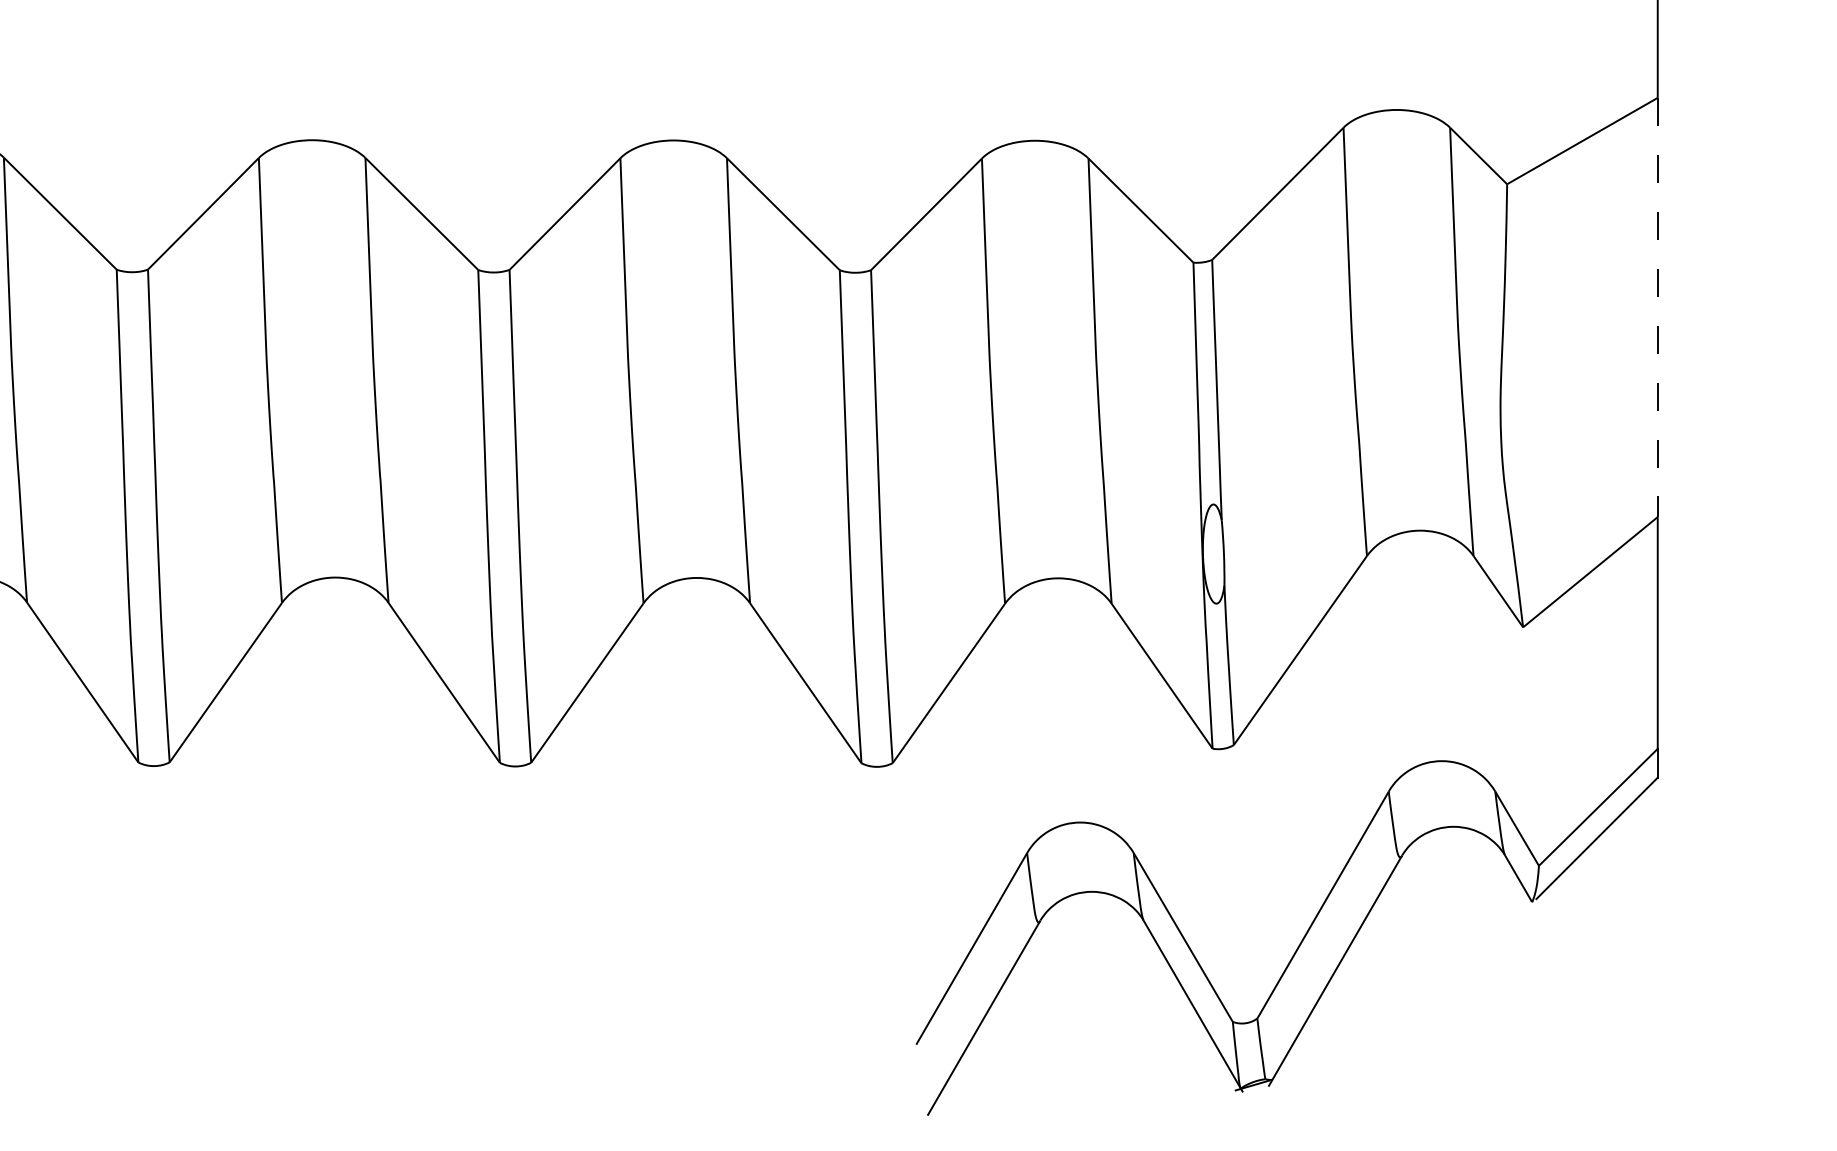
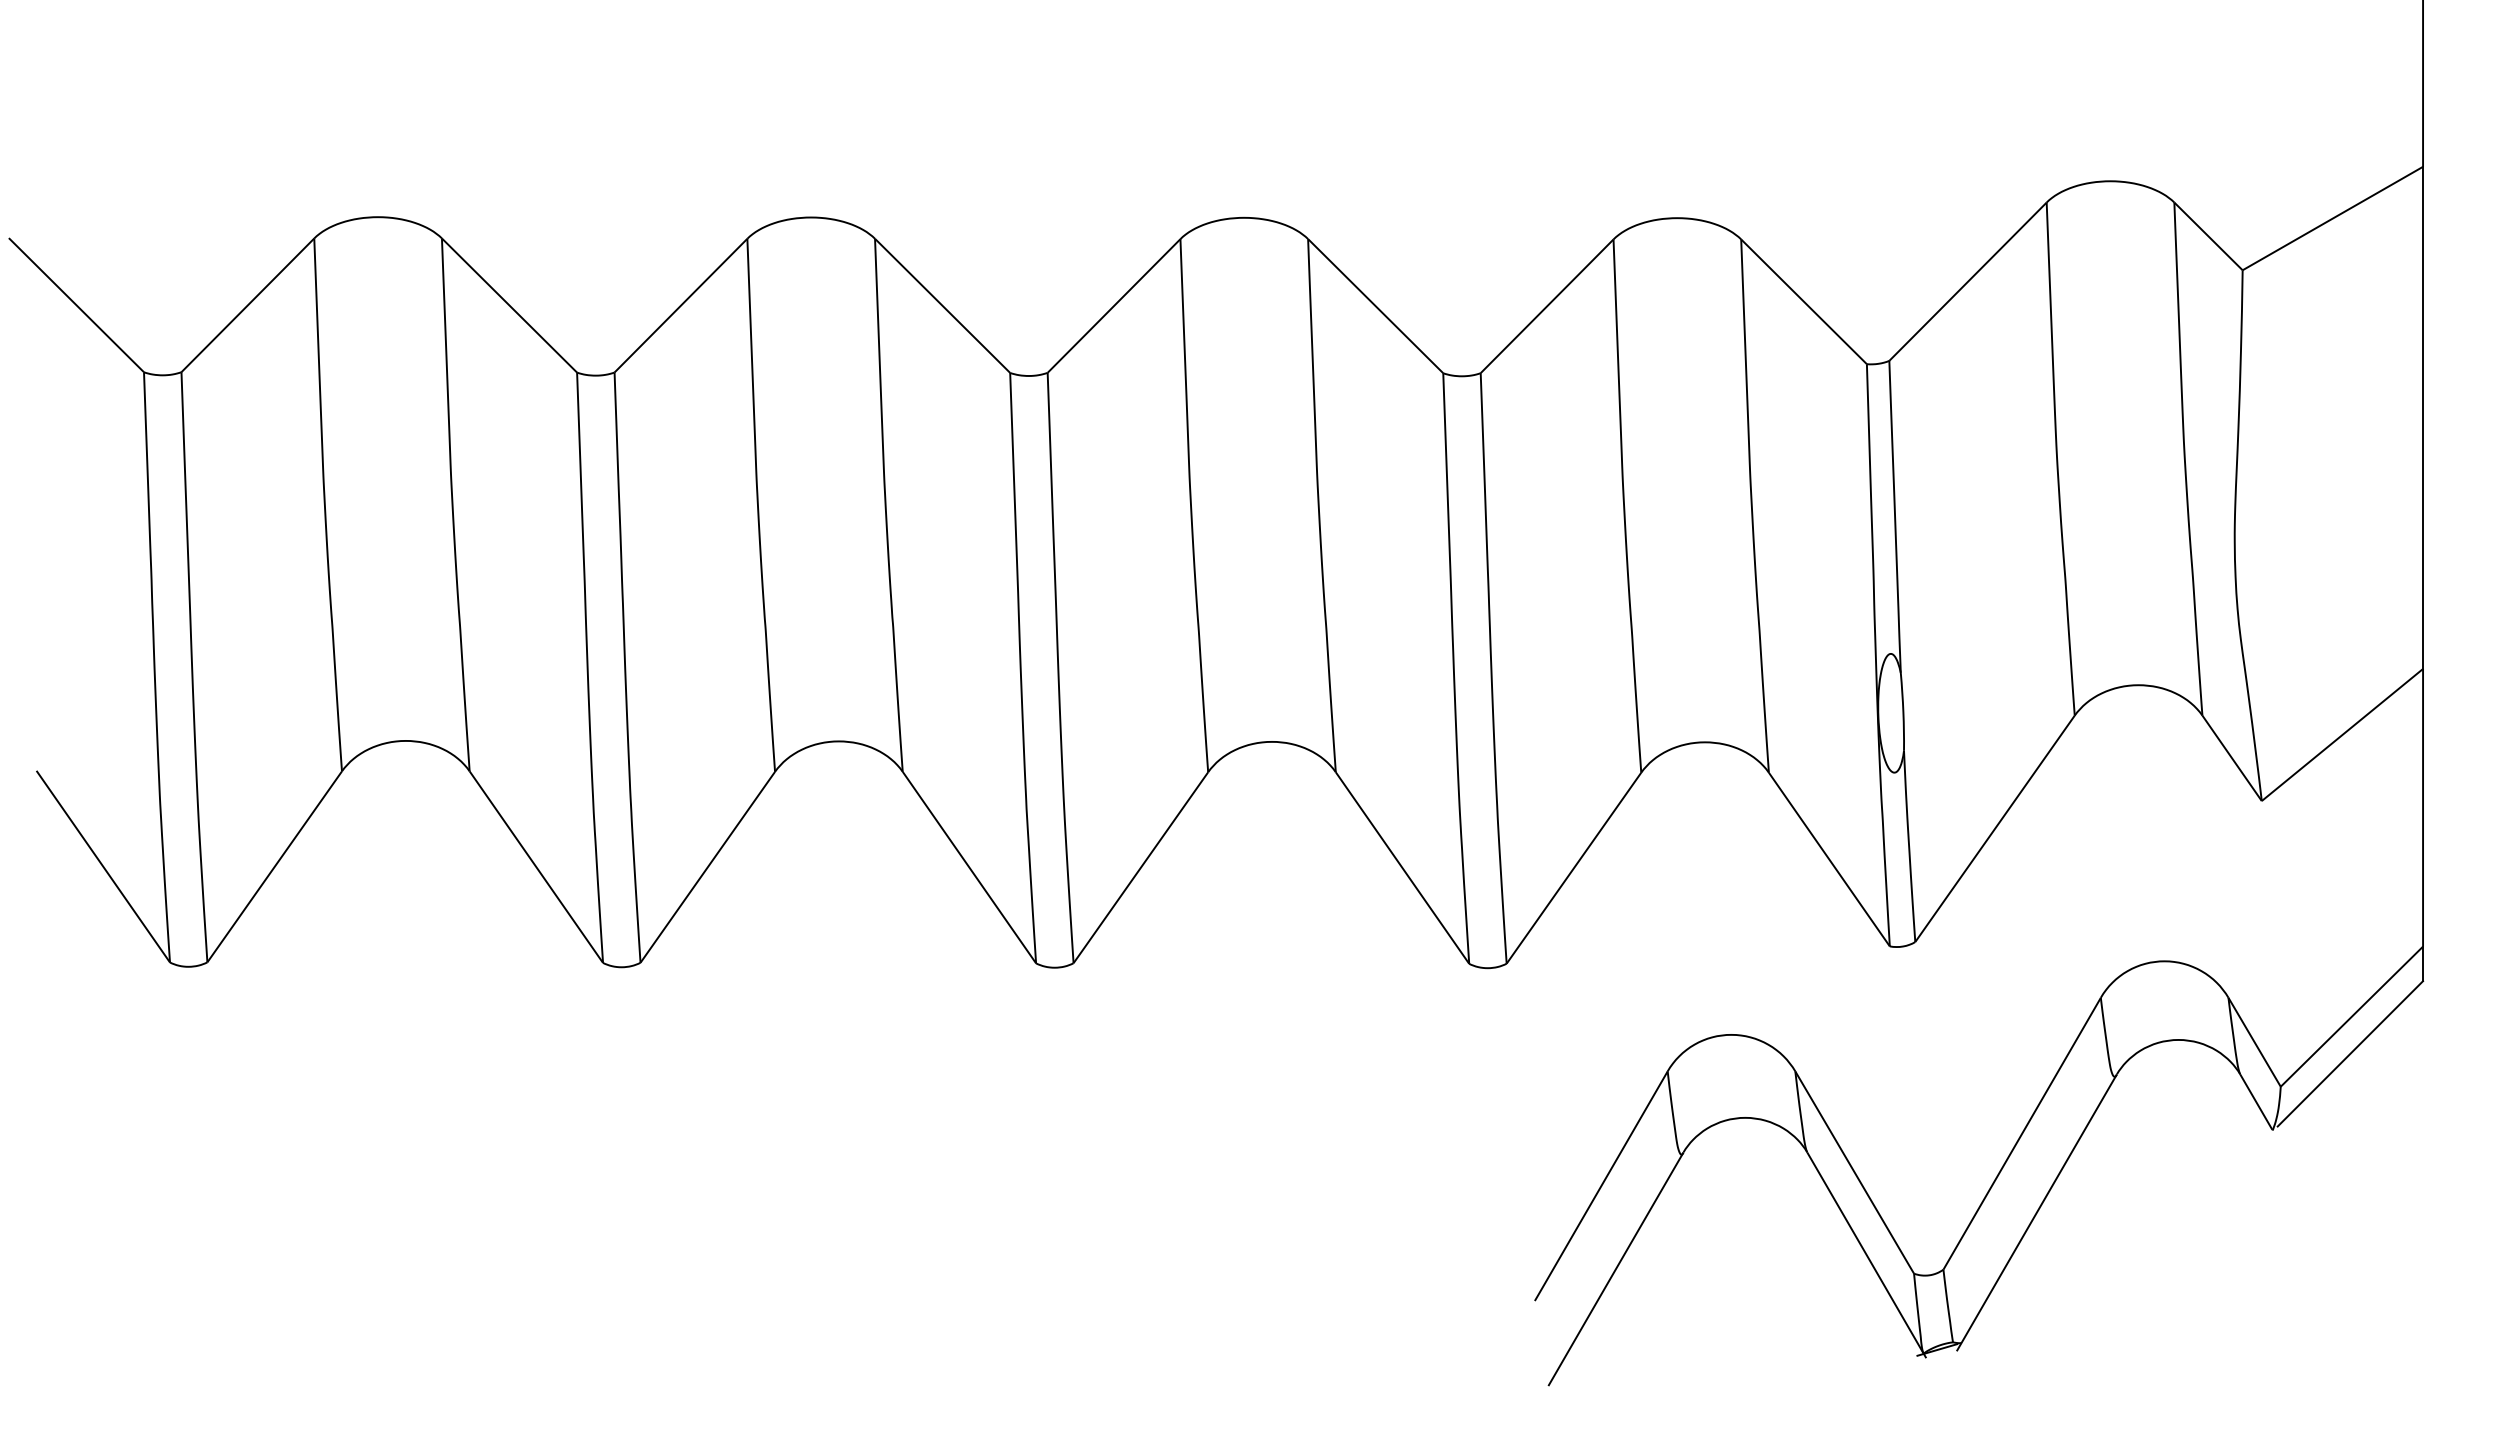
line: (1658, 308) -> (2423, 418), dashed -> solid

